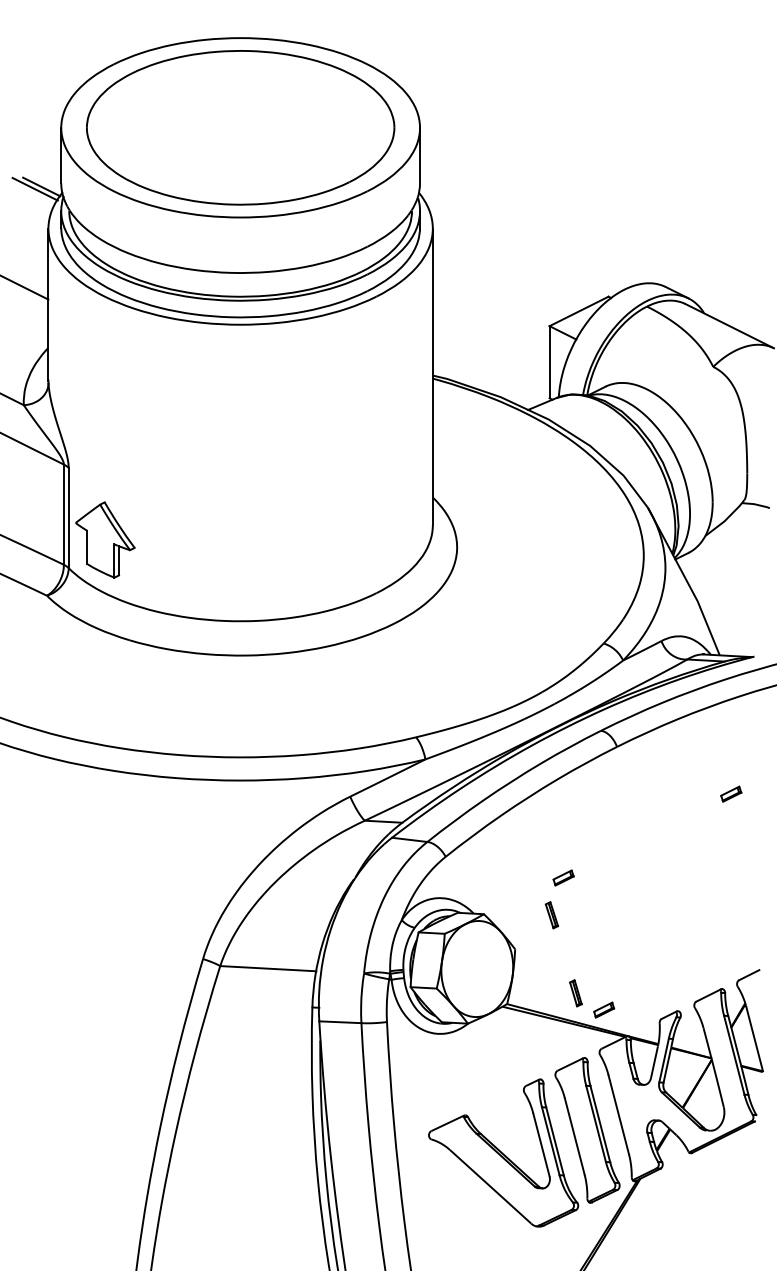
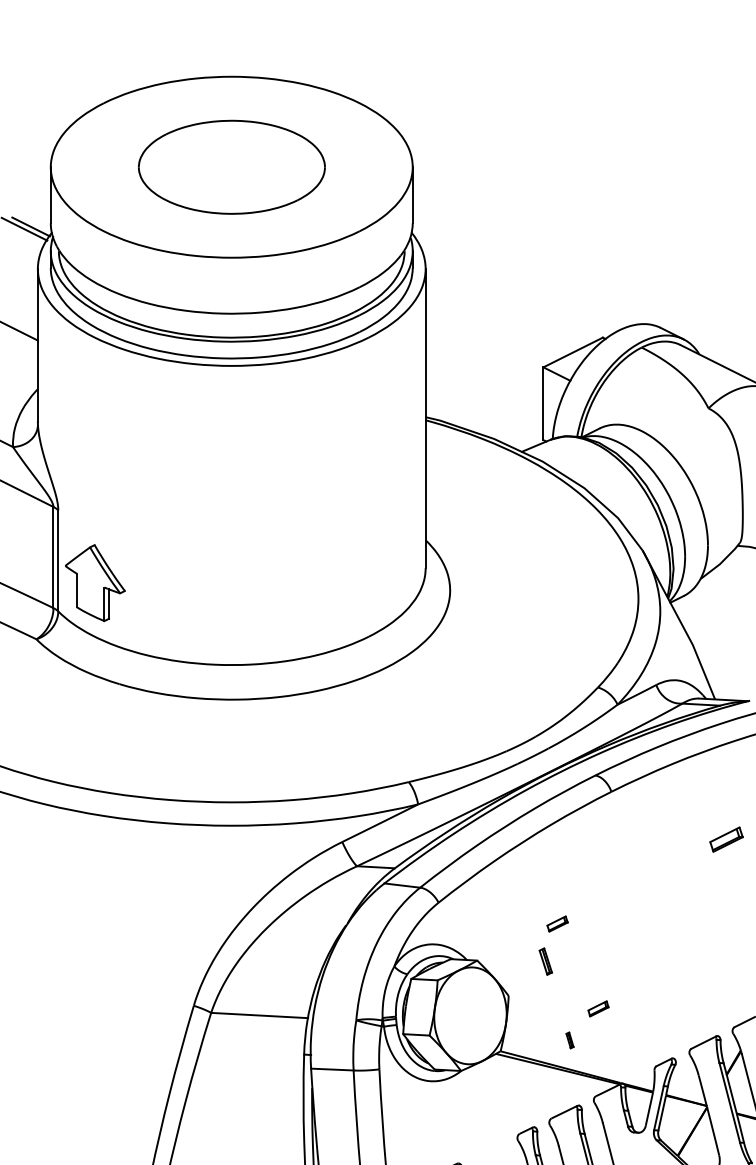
part: (240, 127) -> (231, 166), size x0.6
part: (731, 793) -> (726, 838), size x1.6
part: (575, 993) -> (569, 1040), size x0.6
part: (604, 1009) -> (598, 1008), moved

